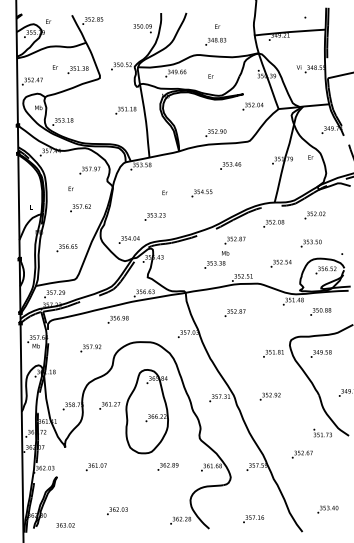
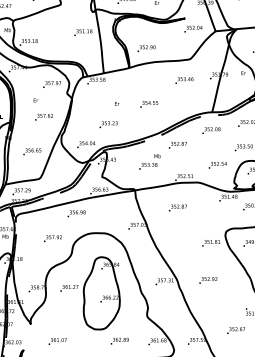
text: (215, 132) -> (146, 48), moved
text: (230, 165) -> (184, 80), moved
text: (216, 259) -> (149, 161), moved

